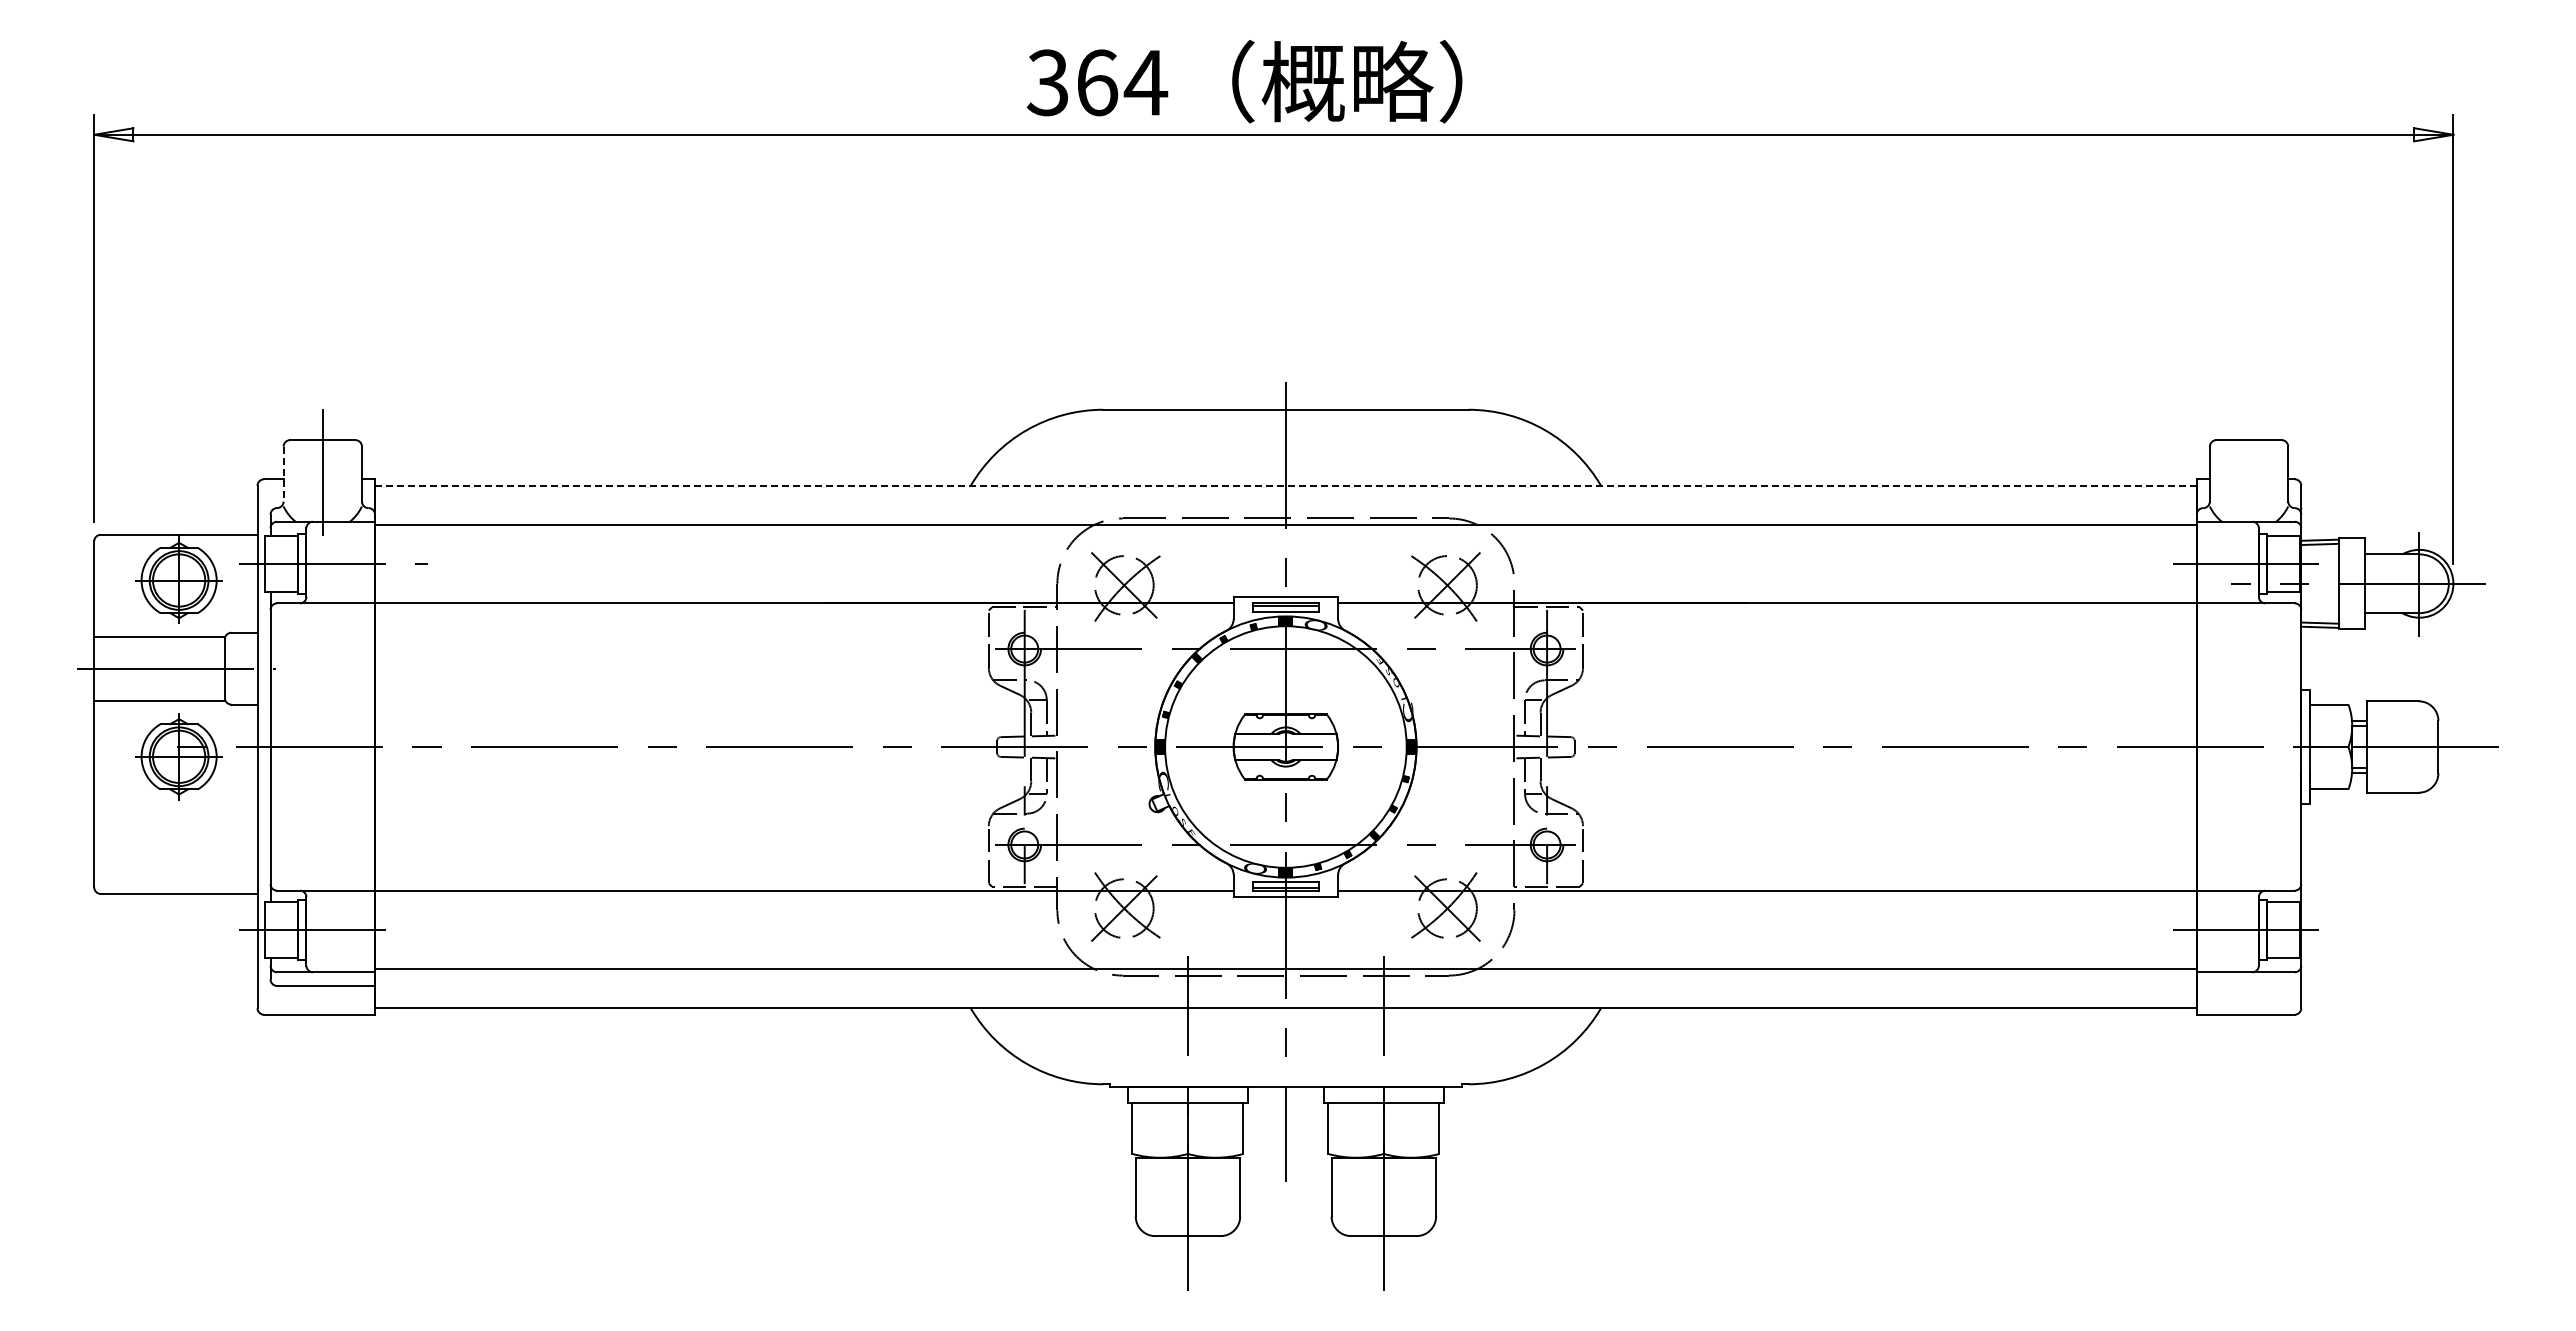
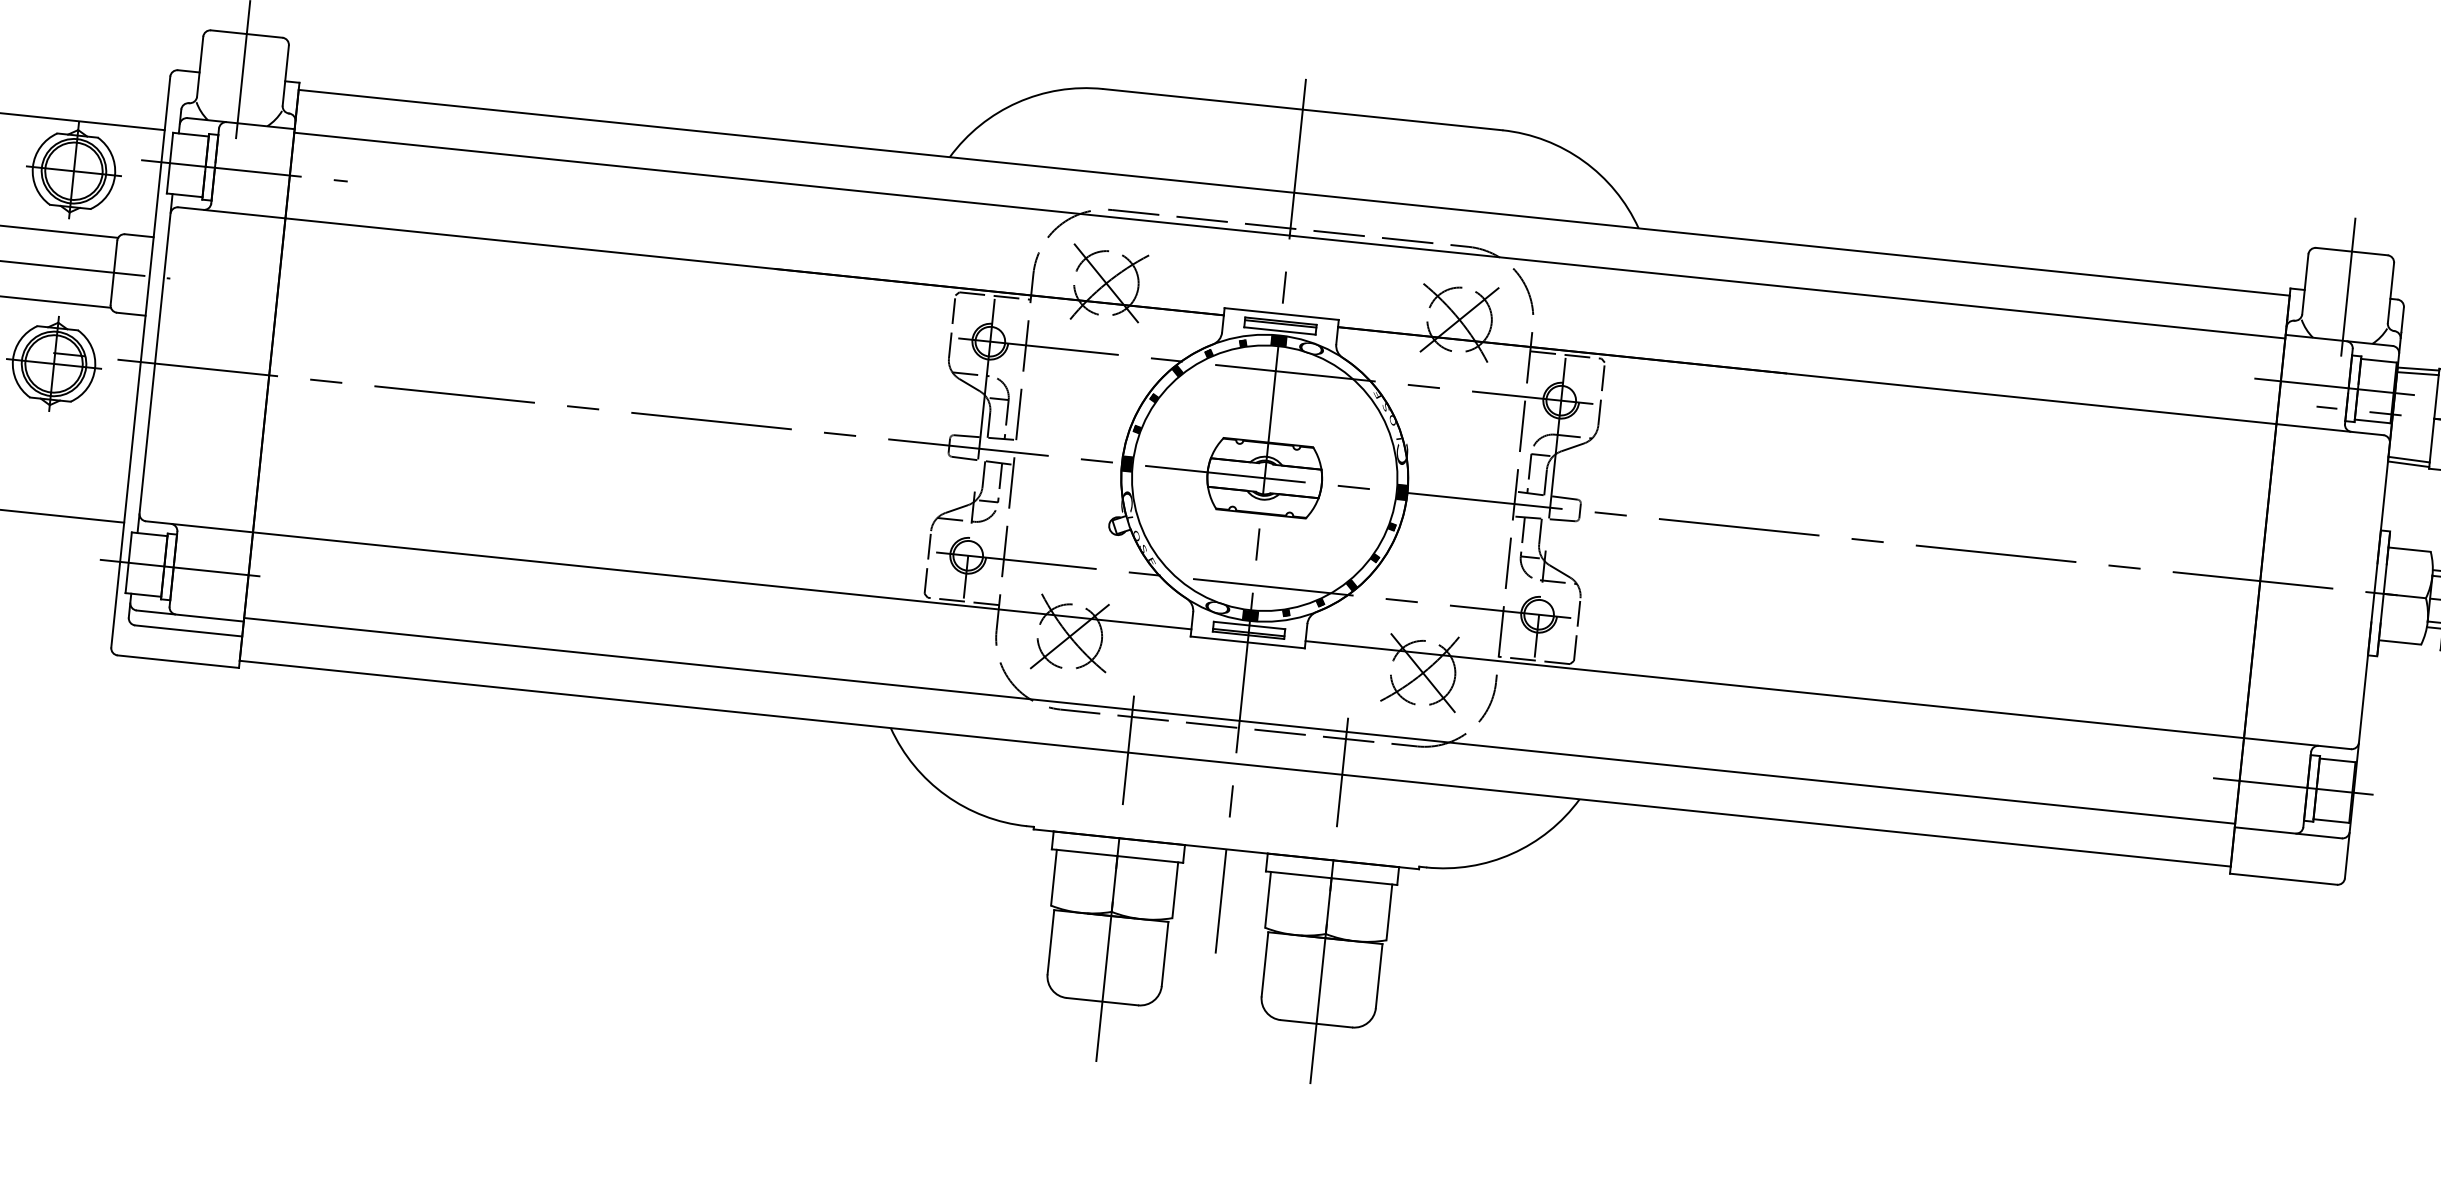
line: (2249, 472) -> (2348, 287), added
line: (283, 474) -> (199, 67), dashed -> solid
line: (1285, 485) -> (1293, 192), dashed -> solid

